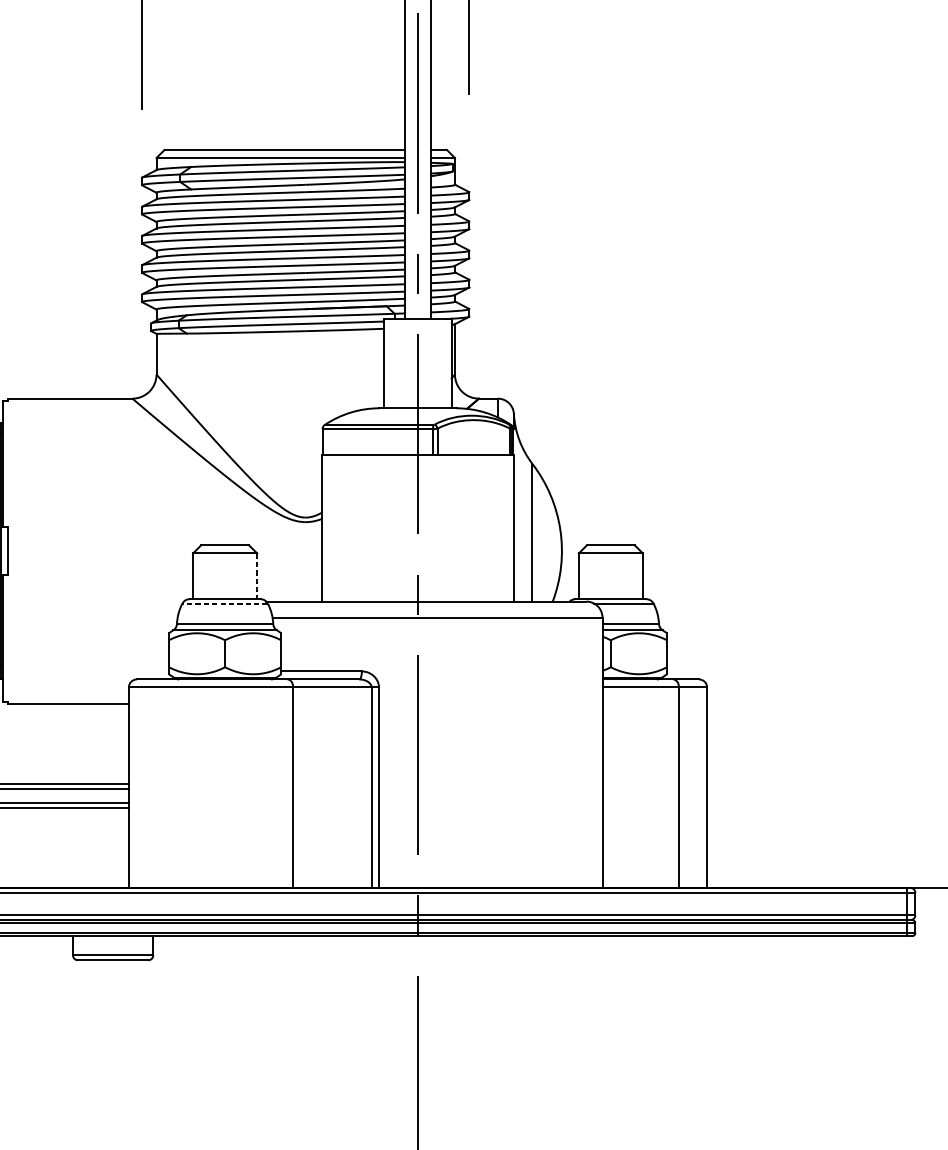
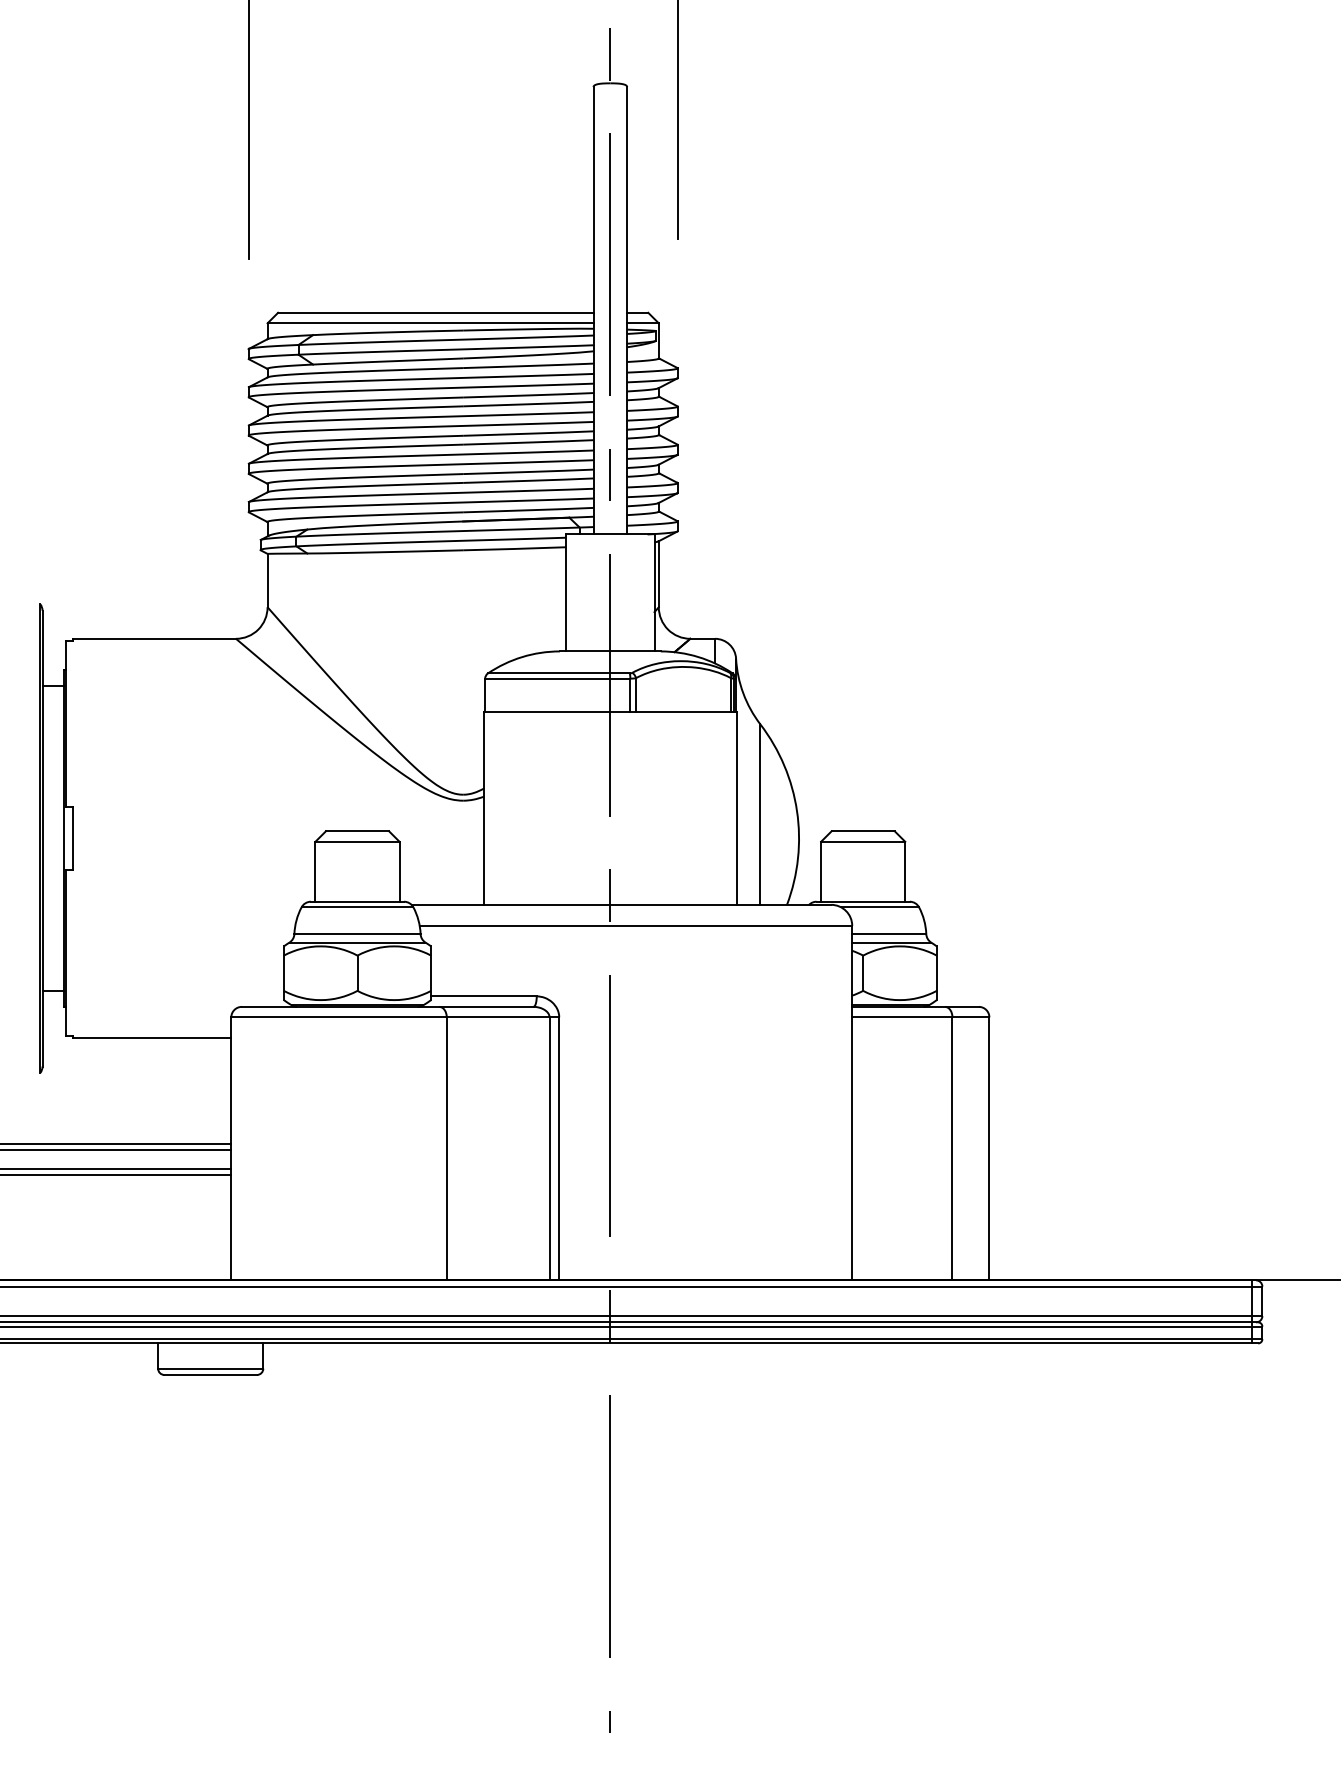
line: (257, 576) -> (399, 871), dashed -> solid
line: (225, 603) -> (357, 907), dashed -> solid

